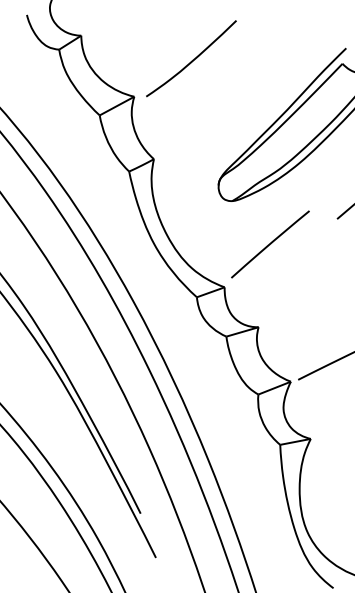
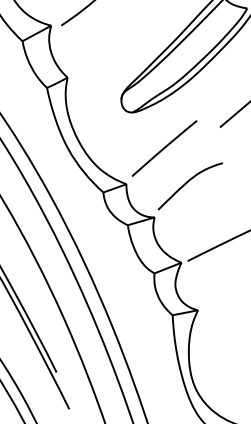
curve: (298, 285) -> (187, 182), added

